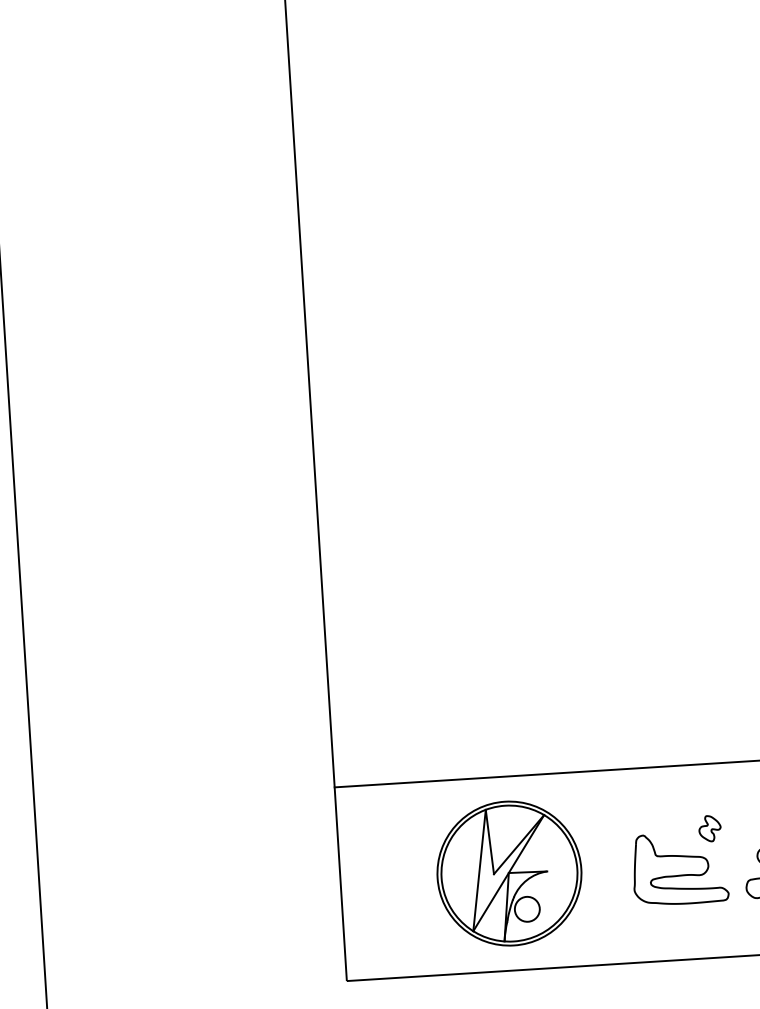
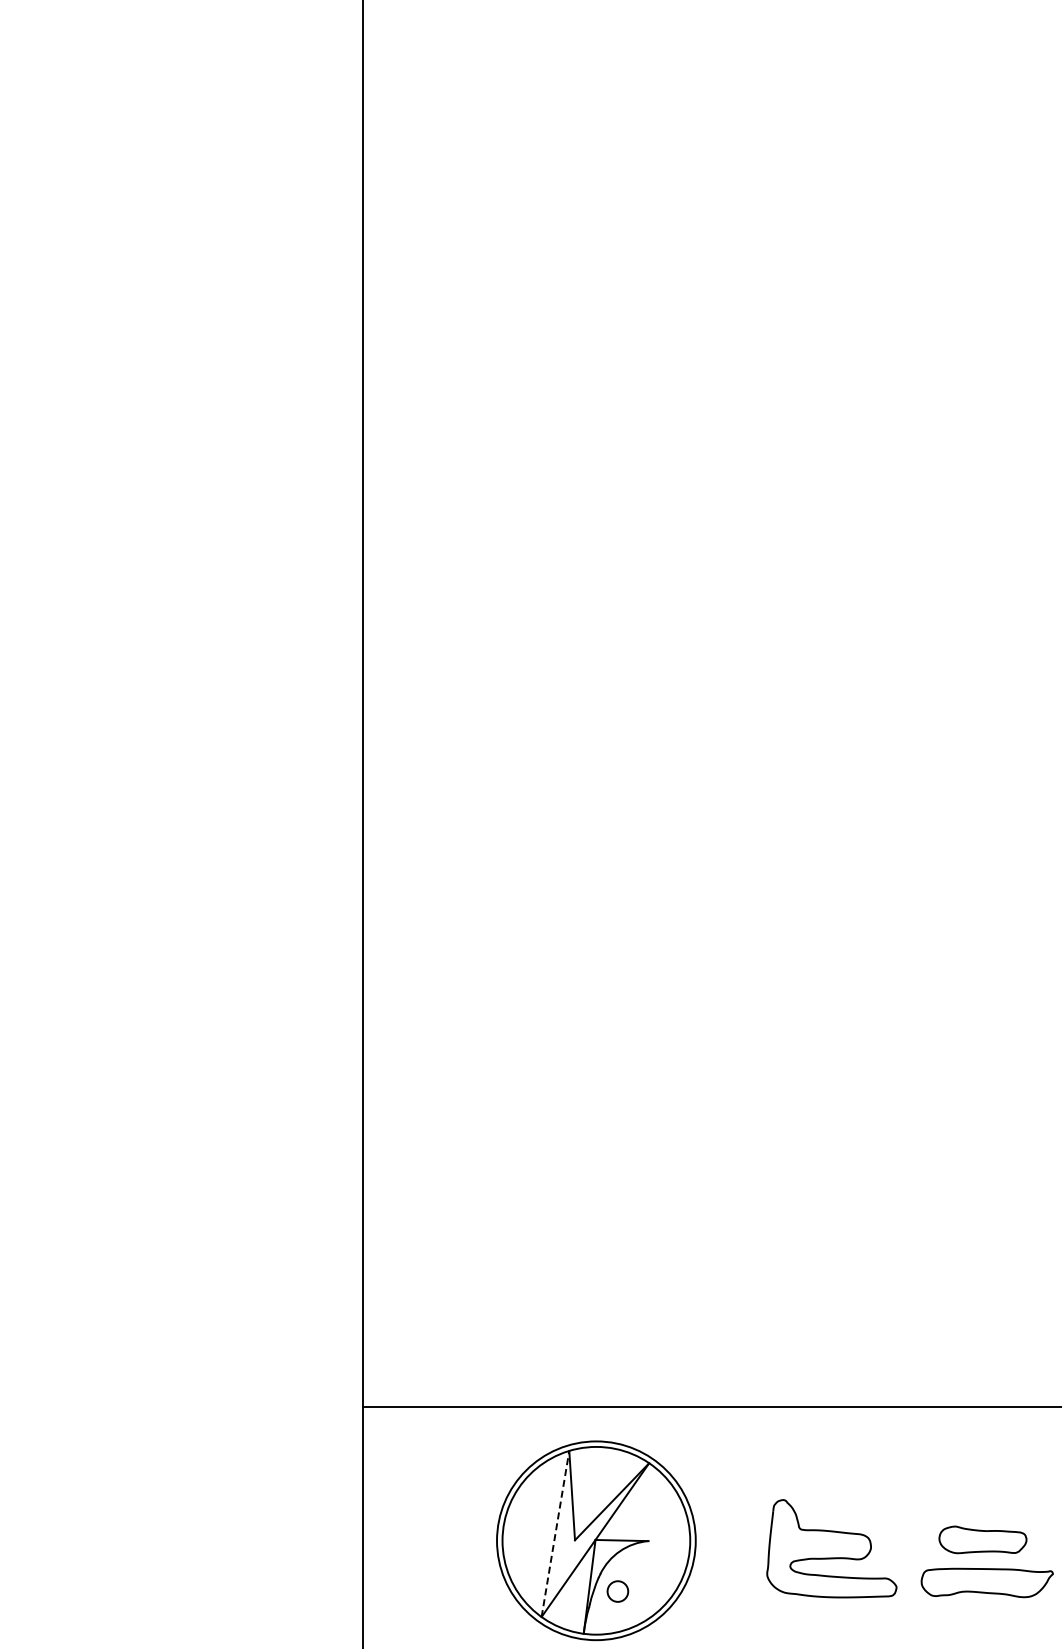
curve: (711, 828) -> (878, 1496), removed
line: (479, 870) -> (555, 1533), solid -> dashed
circle: (527, 909) -> (617, 1591), size x0.6

